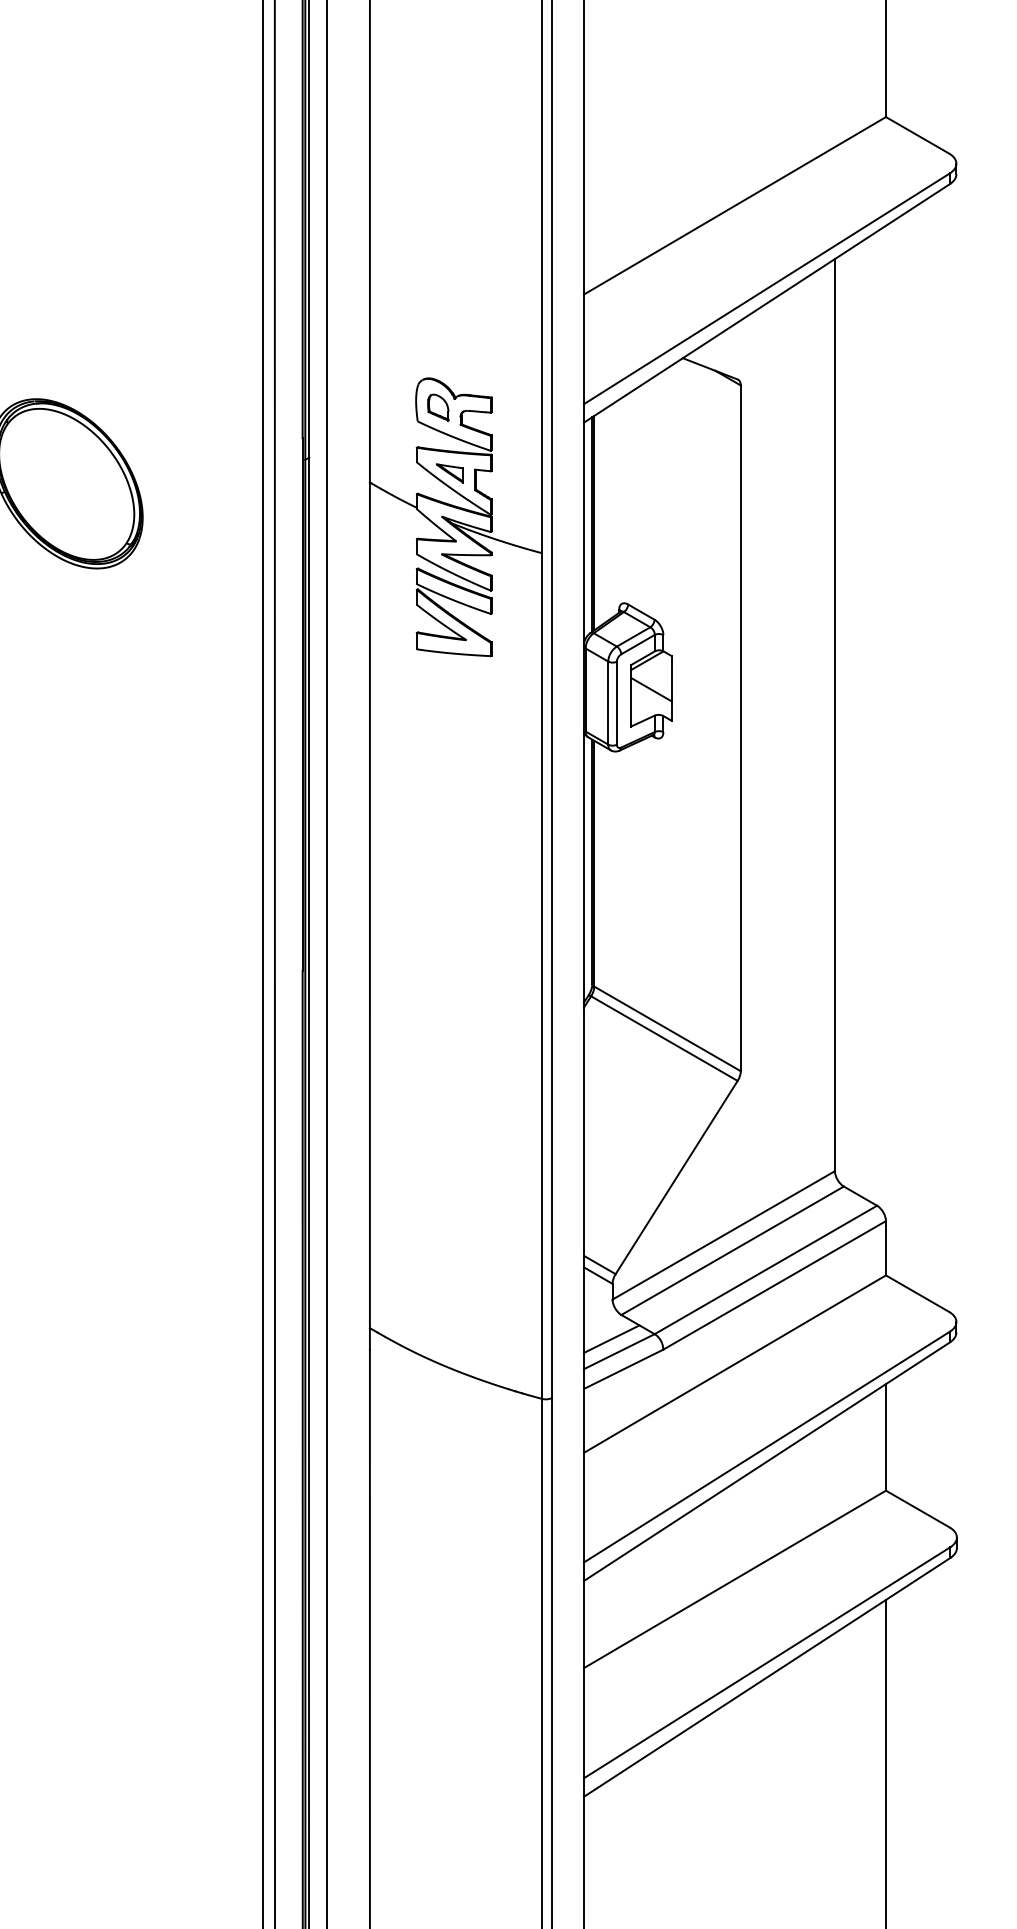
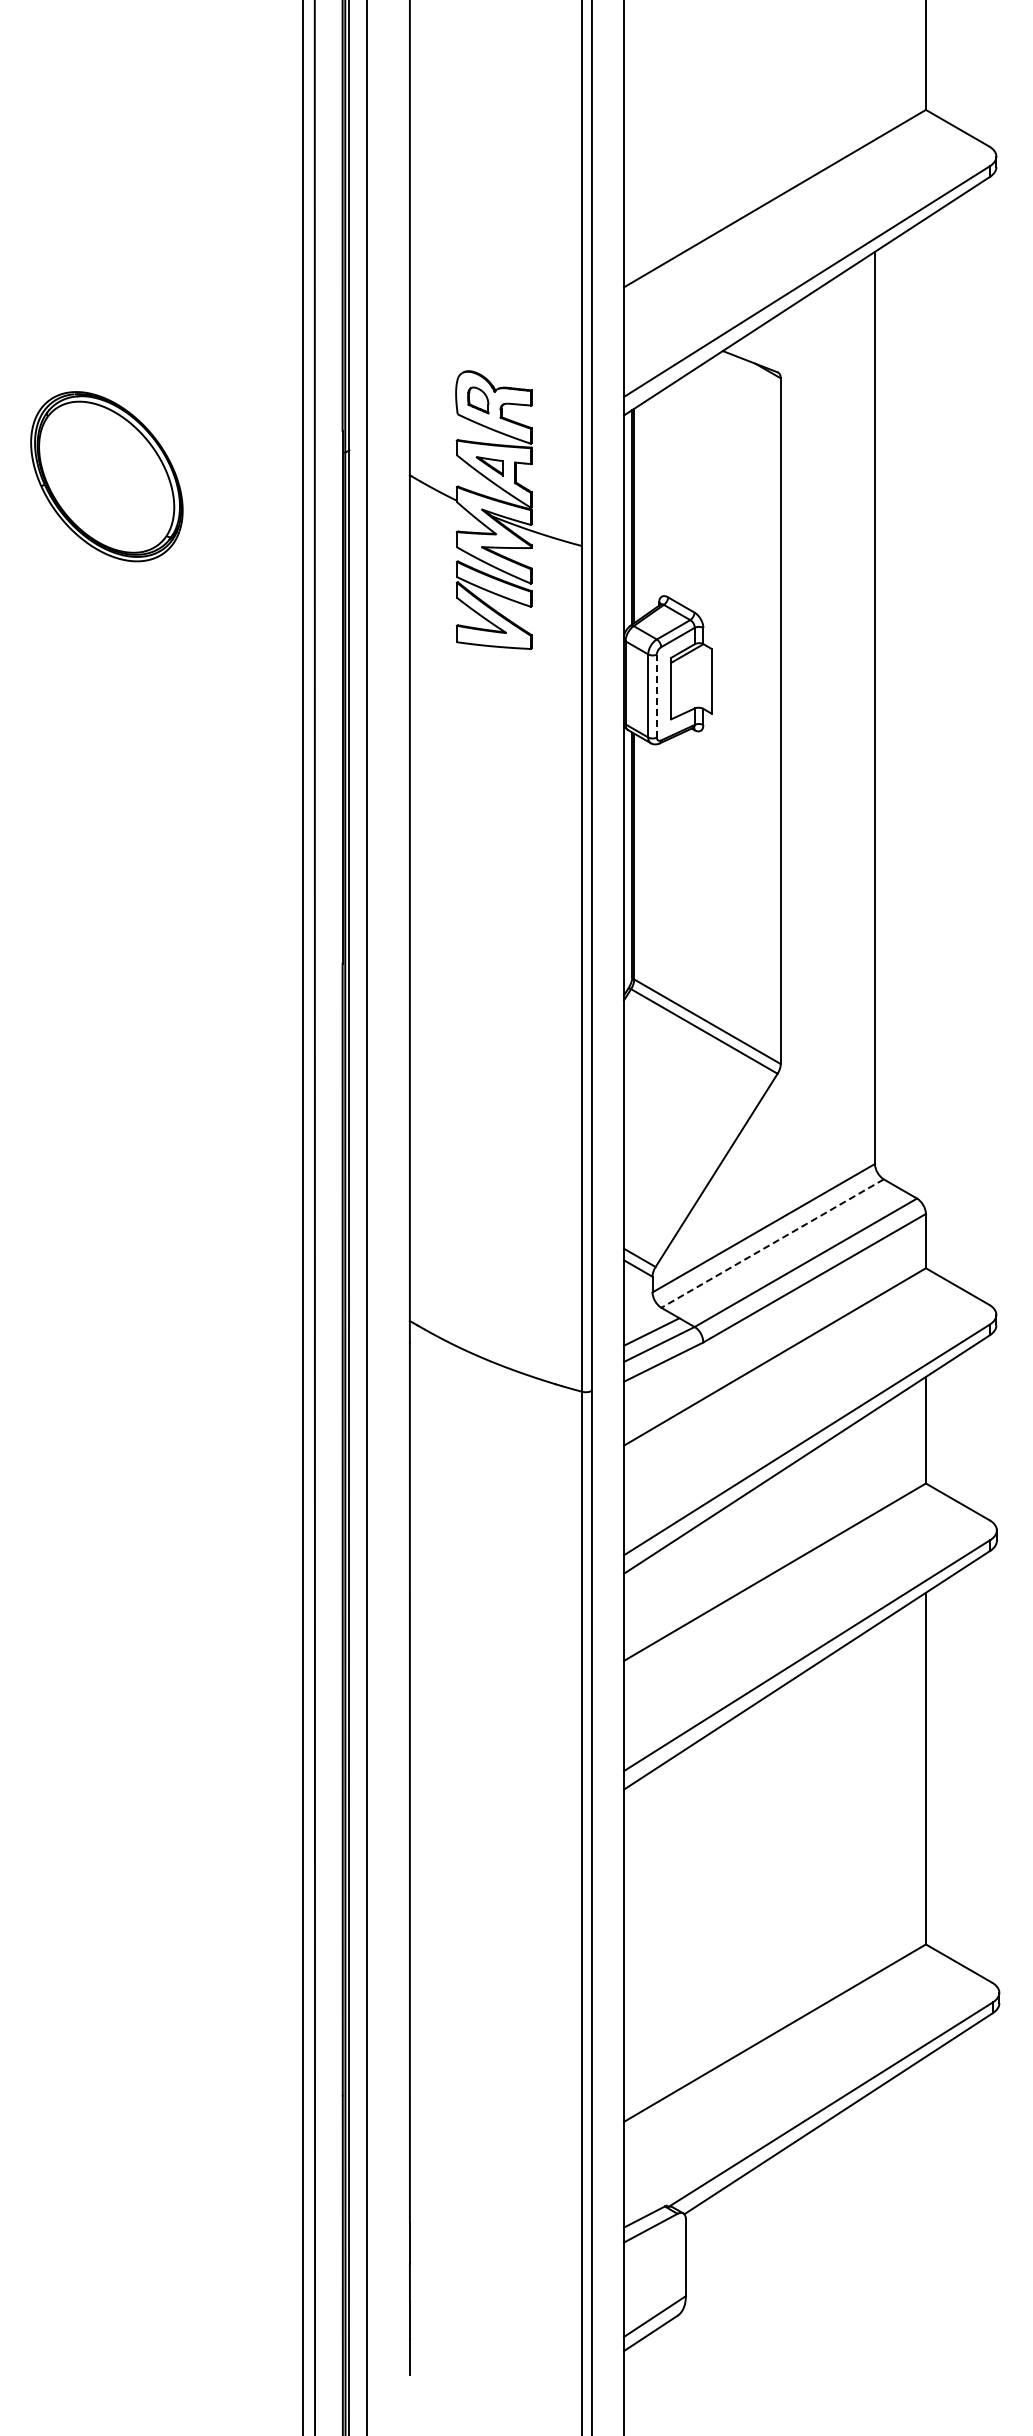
line: (651, 689) -> (691, 682), removed
line: (616, 703) -> (656, 696), solid -> dashed
line: (732, 1250) -> (772, 1243), solid -> dashed

